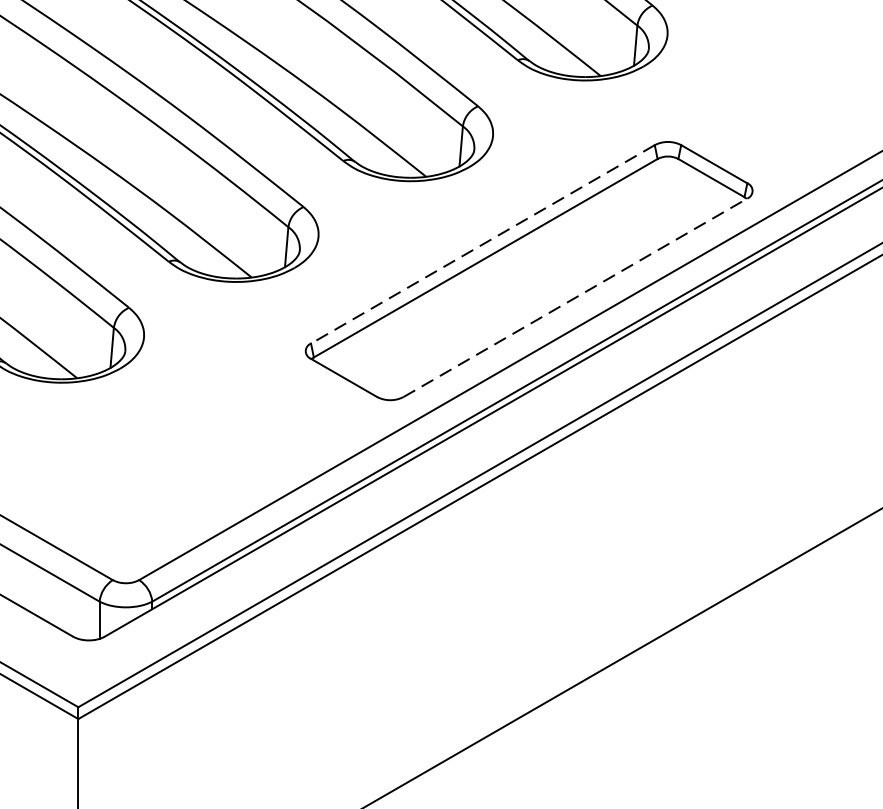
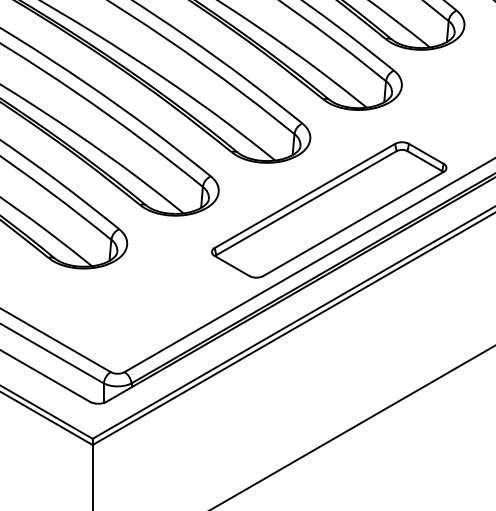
line: (482, 245) -> (304, 196), dashed -> solid
line: (575, 296) -> (353, 223), dashed -> solid

